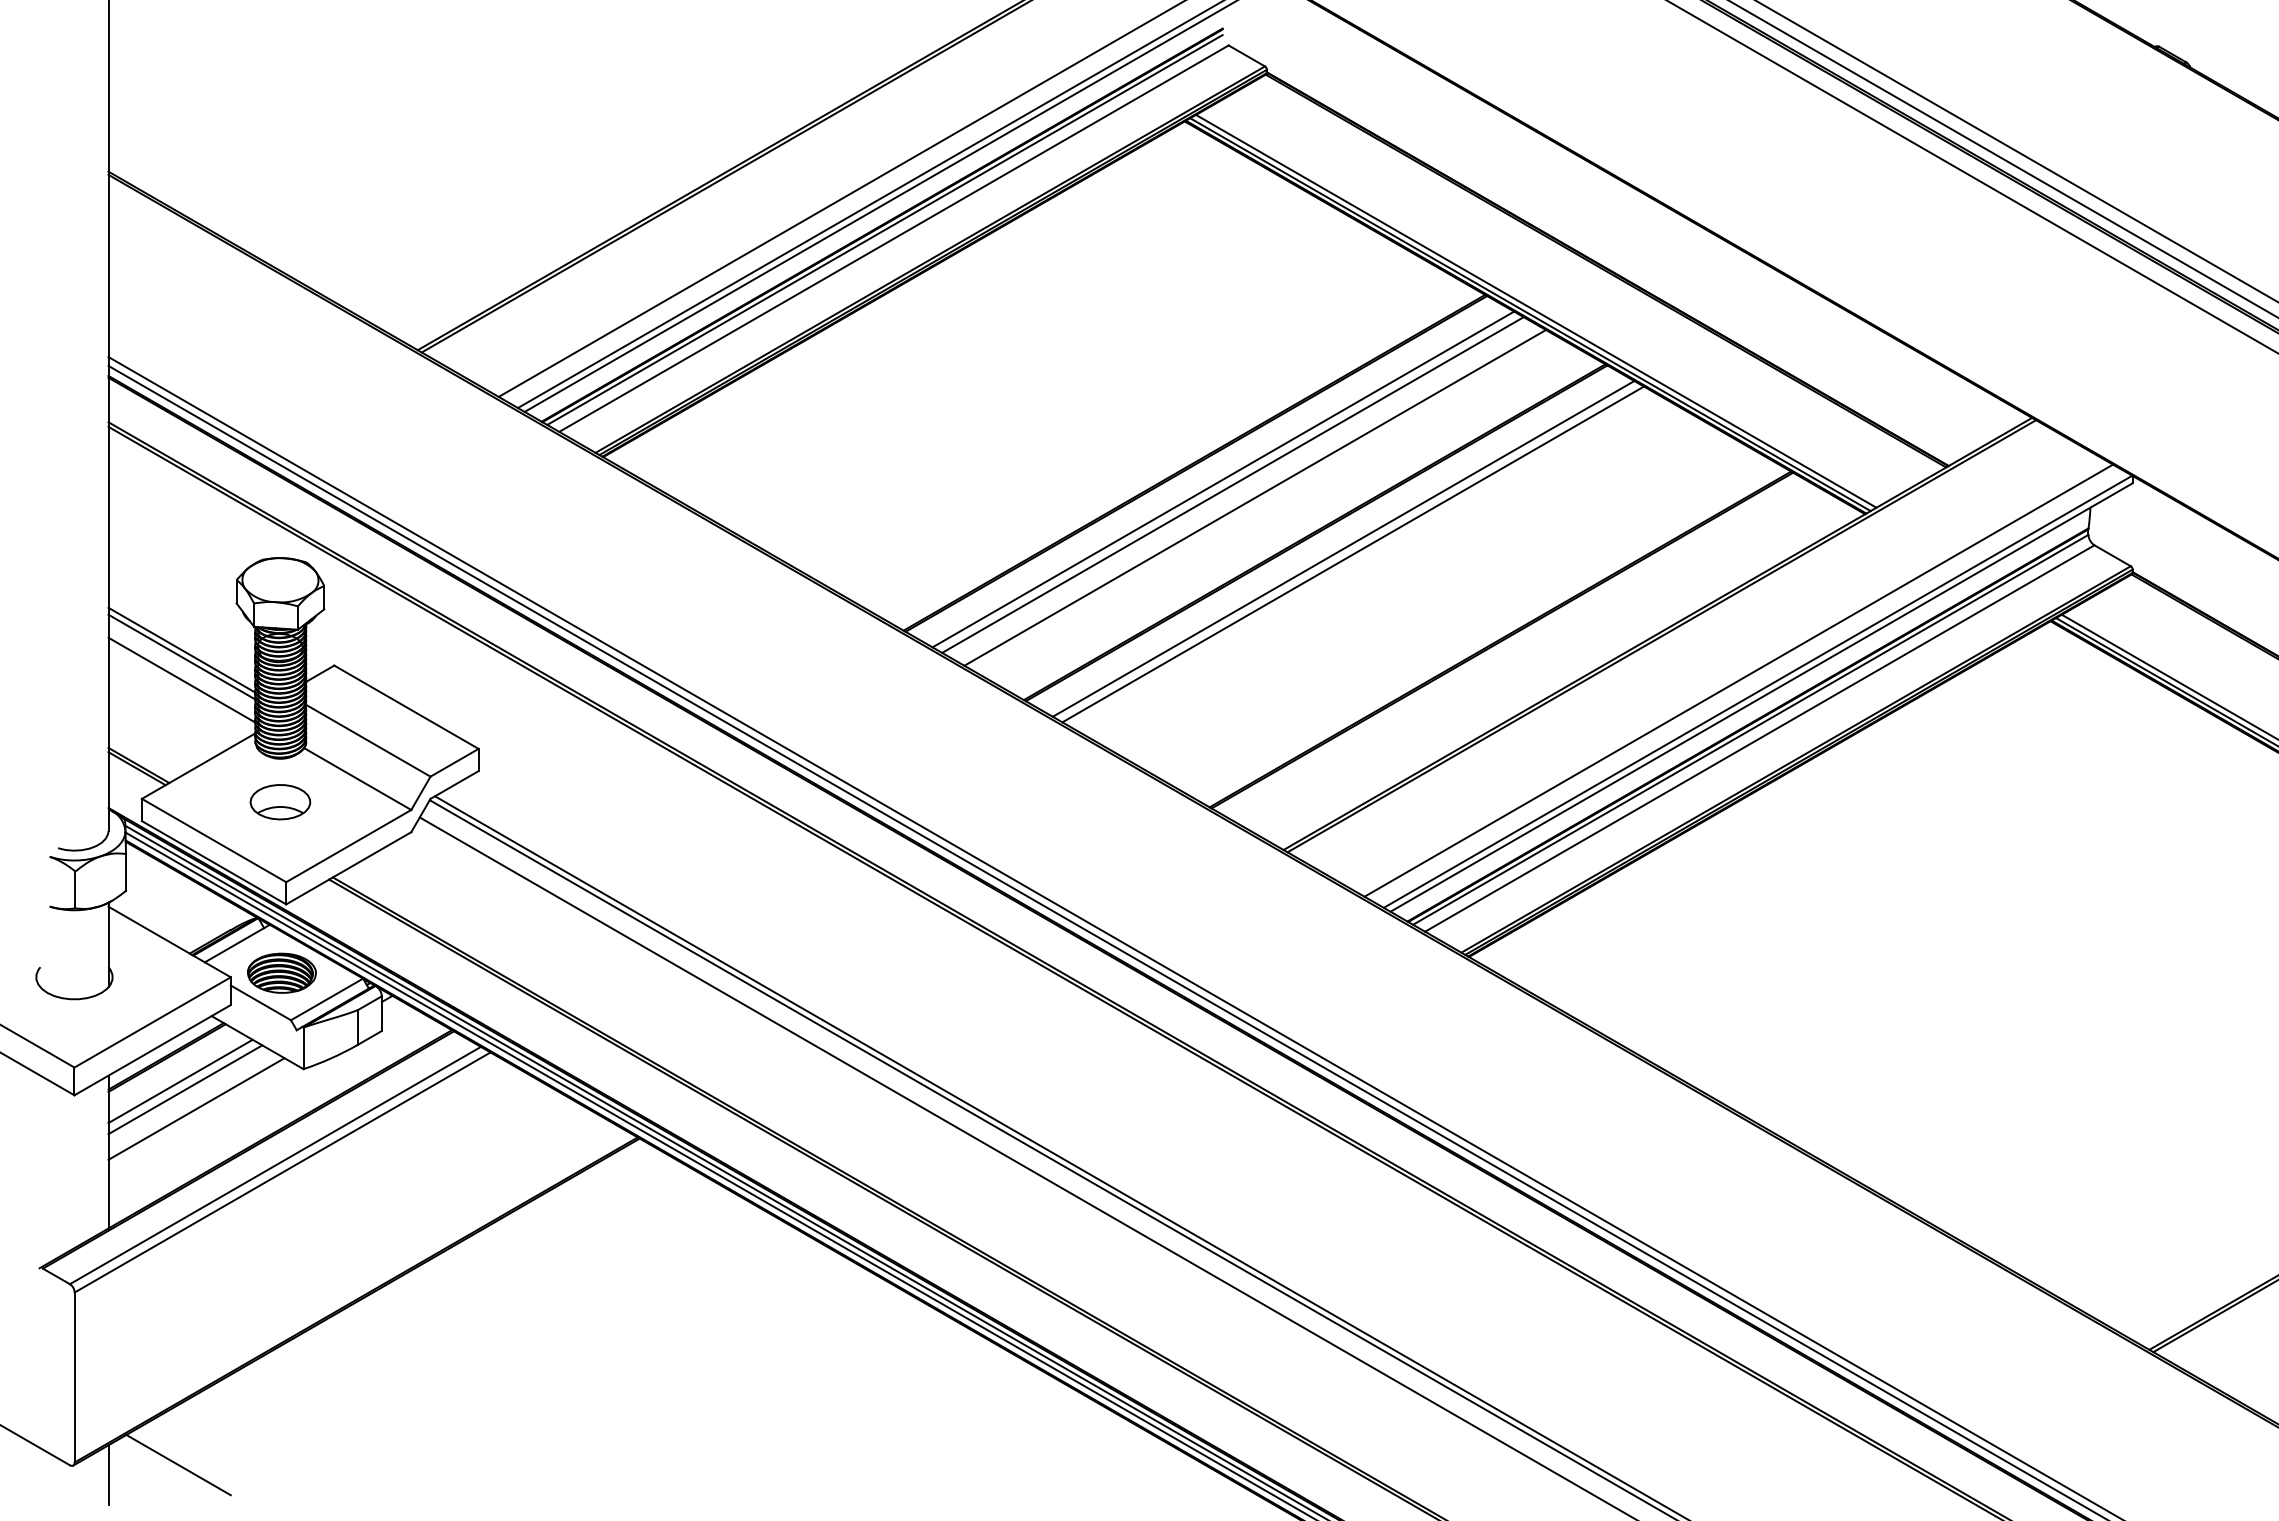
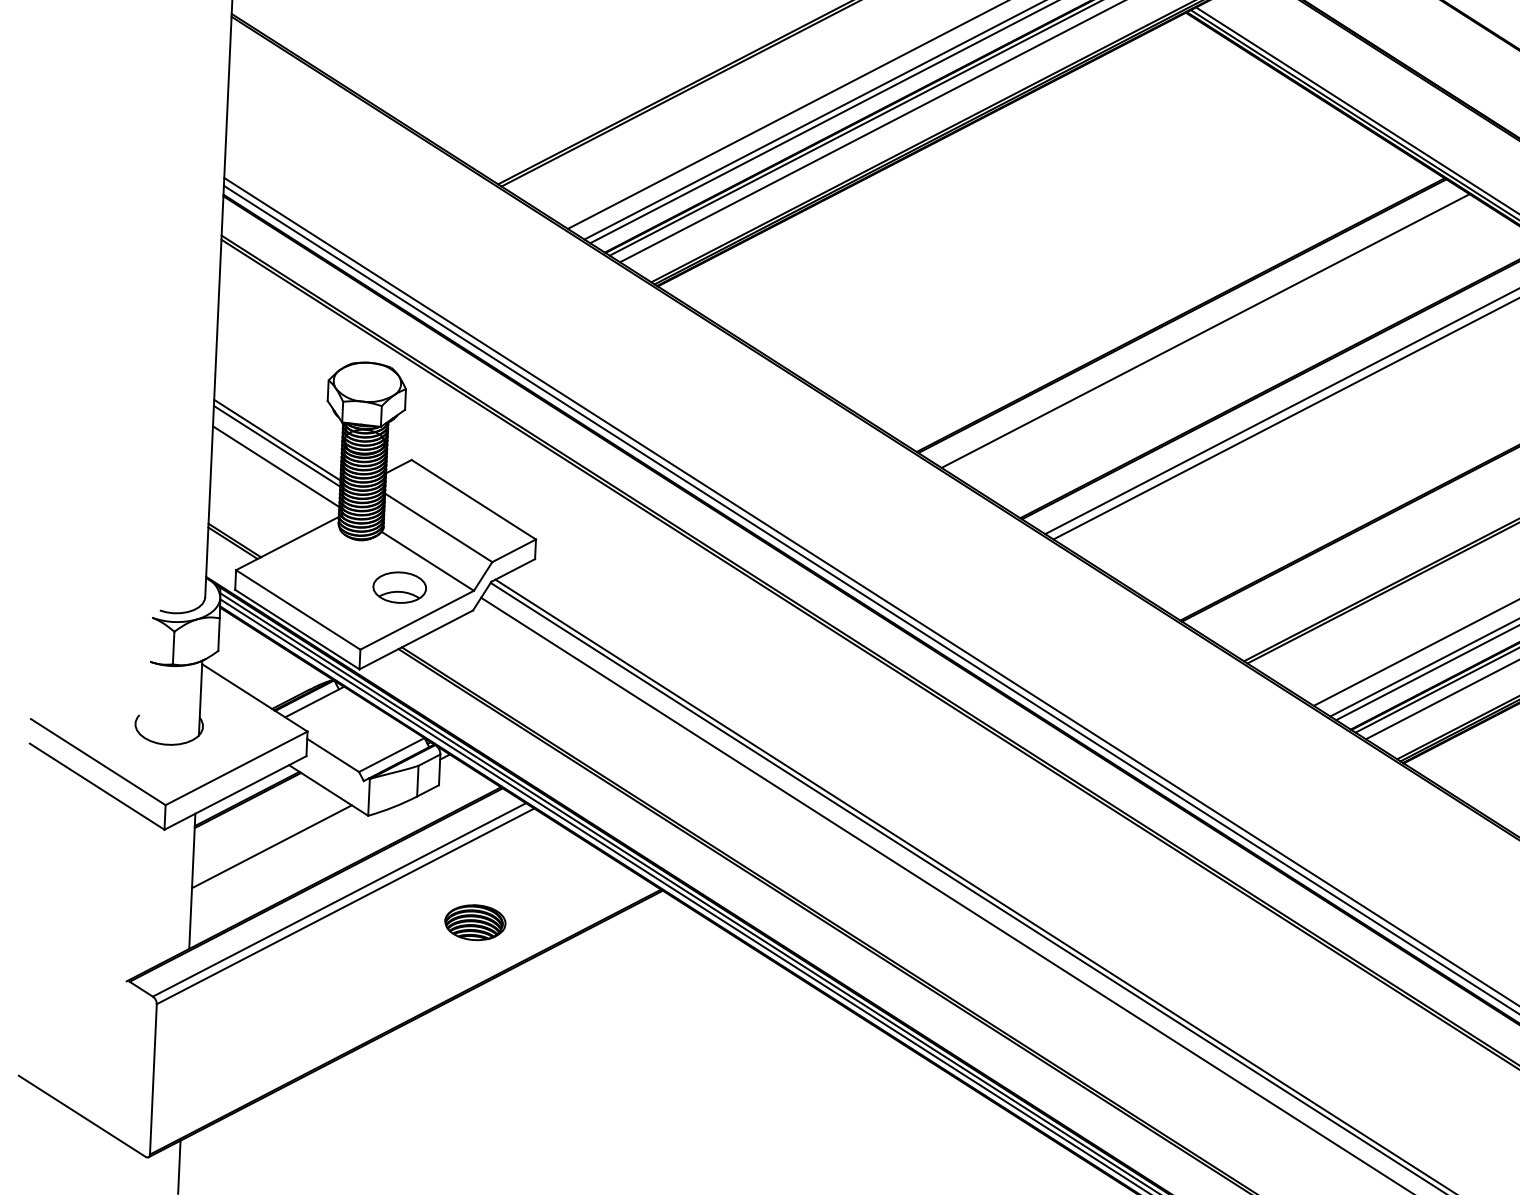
line: (1232, 484) -> (1213, 335), removed
line: (1255, 497) -> (1233, 348), removed
part: (280, 802) -> (399, 587), moved
part: (281, 972) -> (475, 922), moved
line: (180, 1081) -> (258, 821), removed
line: (185, 1089) -> (262, 829), removed
line: (178, 1464) -> (241, 1160), removed

